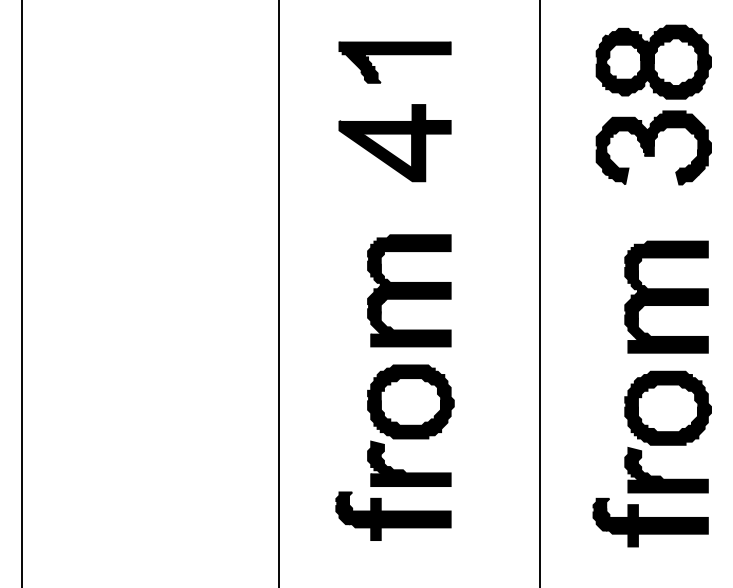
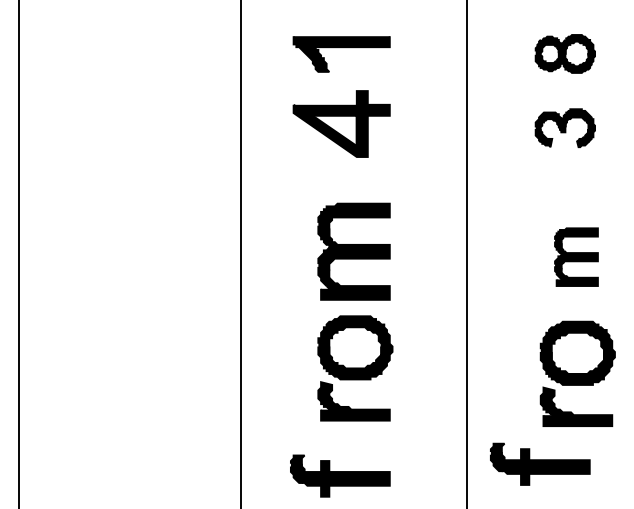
part: (653, 61) -> (565, 53), size x0.6
part: (653, 147) -> (565, 127), size x0.6
part: (666, 296) -> (576, 256), size x0.6
part: (393, 515) -> (340, 475), moved
part: (650, 522) -> (540, 464), moved

